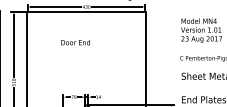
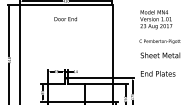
text: (75, 43) -> (65, 19), moved

